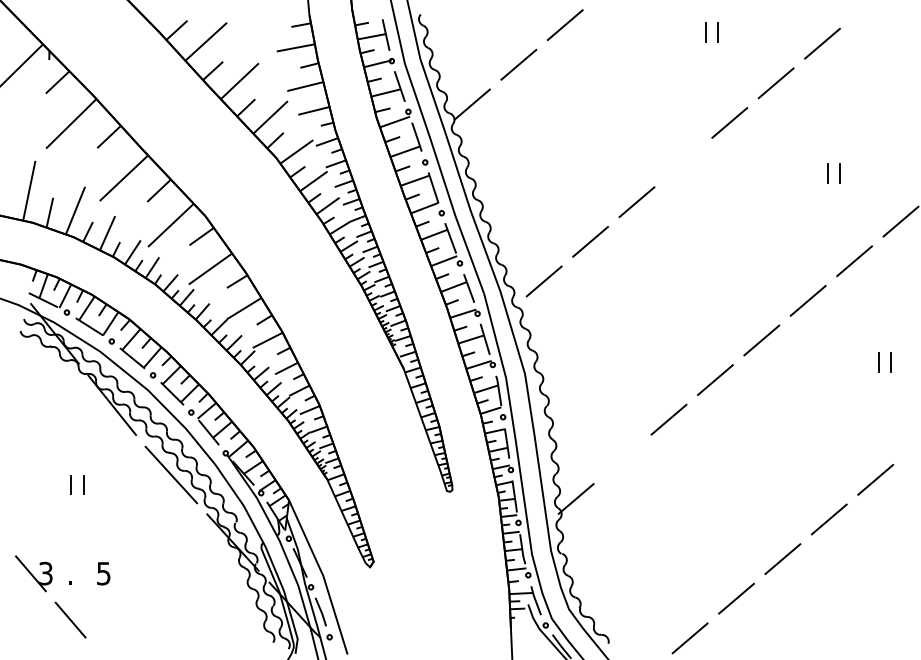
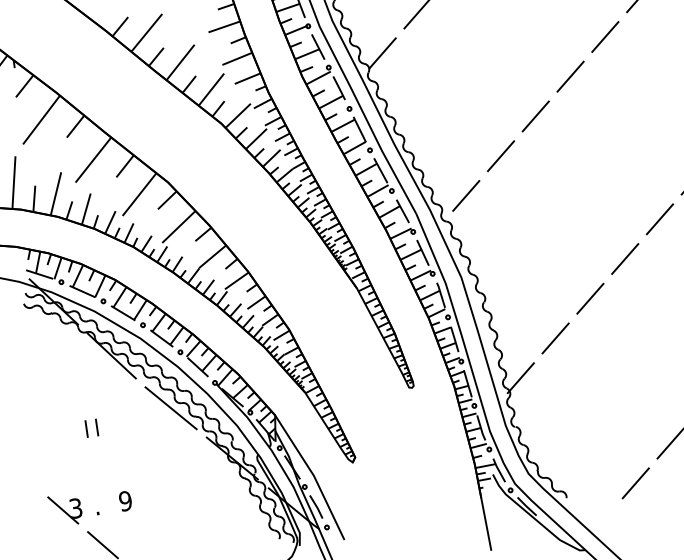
line: (682, 162) -> (569, 76), added
line: (622, 459) -> (555, 338), added
text: (103, 573) -> (125, 501), 5 -> 9

